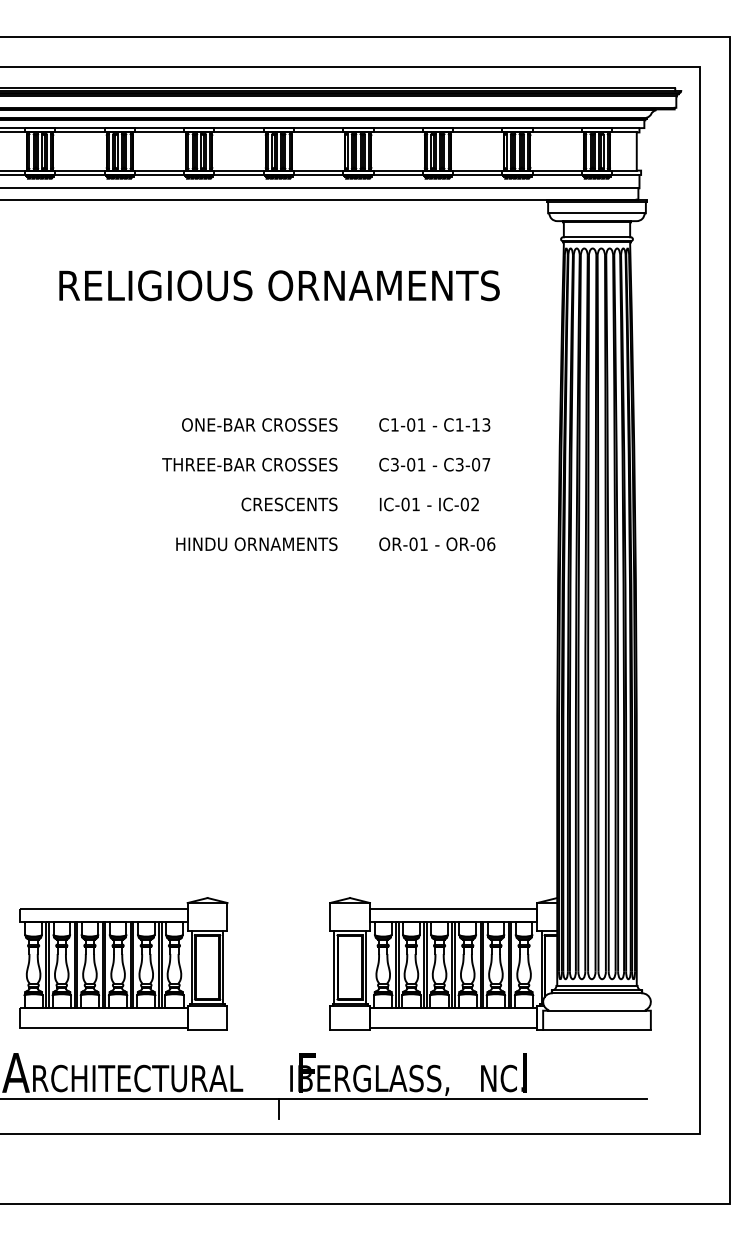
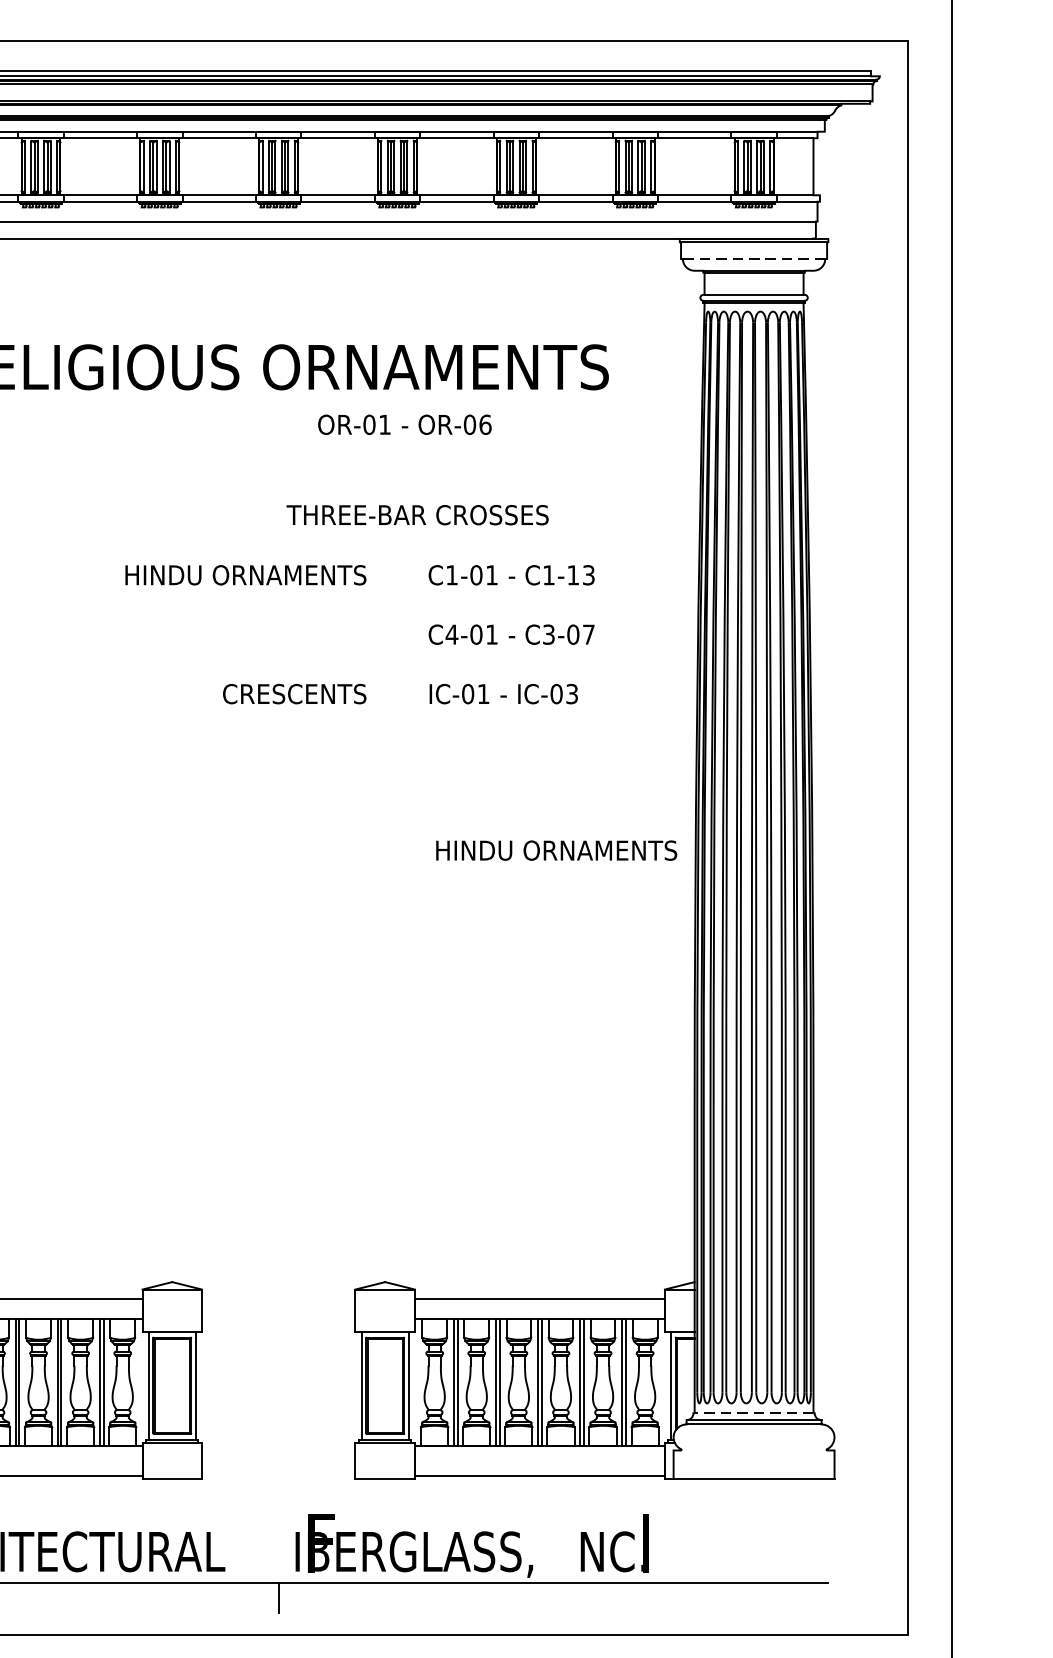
line: (597, 213) -> (754, 259), solid -> dashed
text: (252, 424) -> (239, 574), ONE-BAR CROSSES -> HINDU ORNAMENTS
text: (249, 464) -> (417, 514), moved
text: (394, 464) -> (451, 634), C3-01 -> C4-01
text: (475, 504) -> (572, 694), IC-02 -> IC-03
text: (256, 544) -> (556, 850), moved
text: (437, 544) -> (405, 425), moved
line: (597, 985) -> (754, 1412), solid -> dashed
line: (596, 1010) -> (753, 1450), removed

